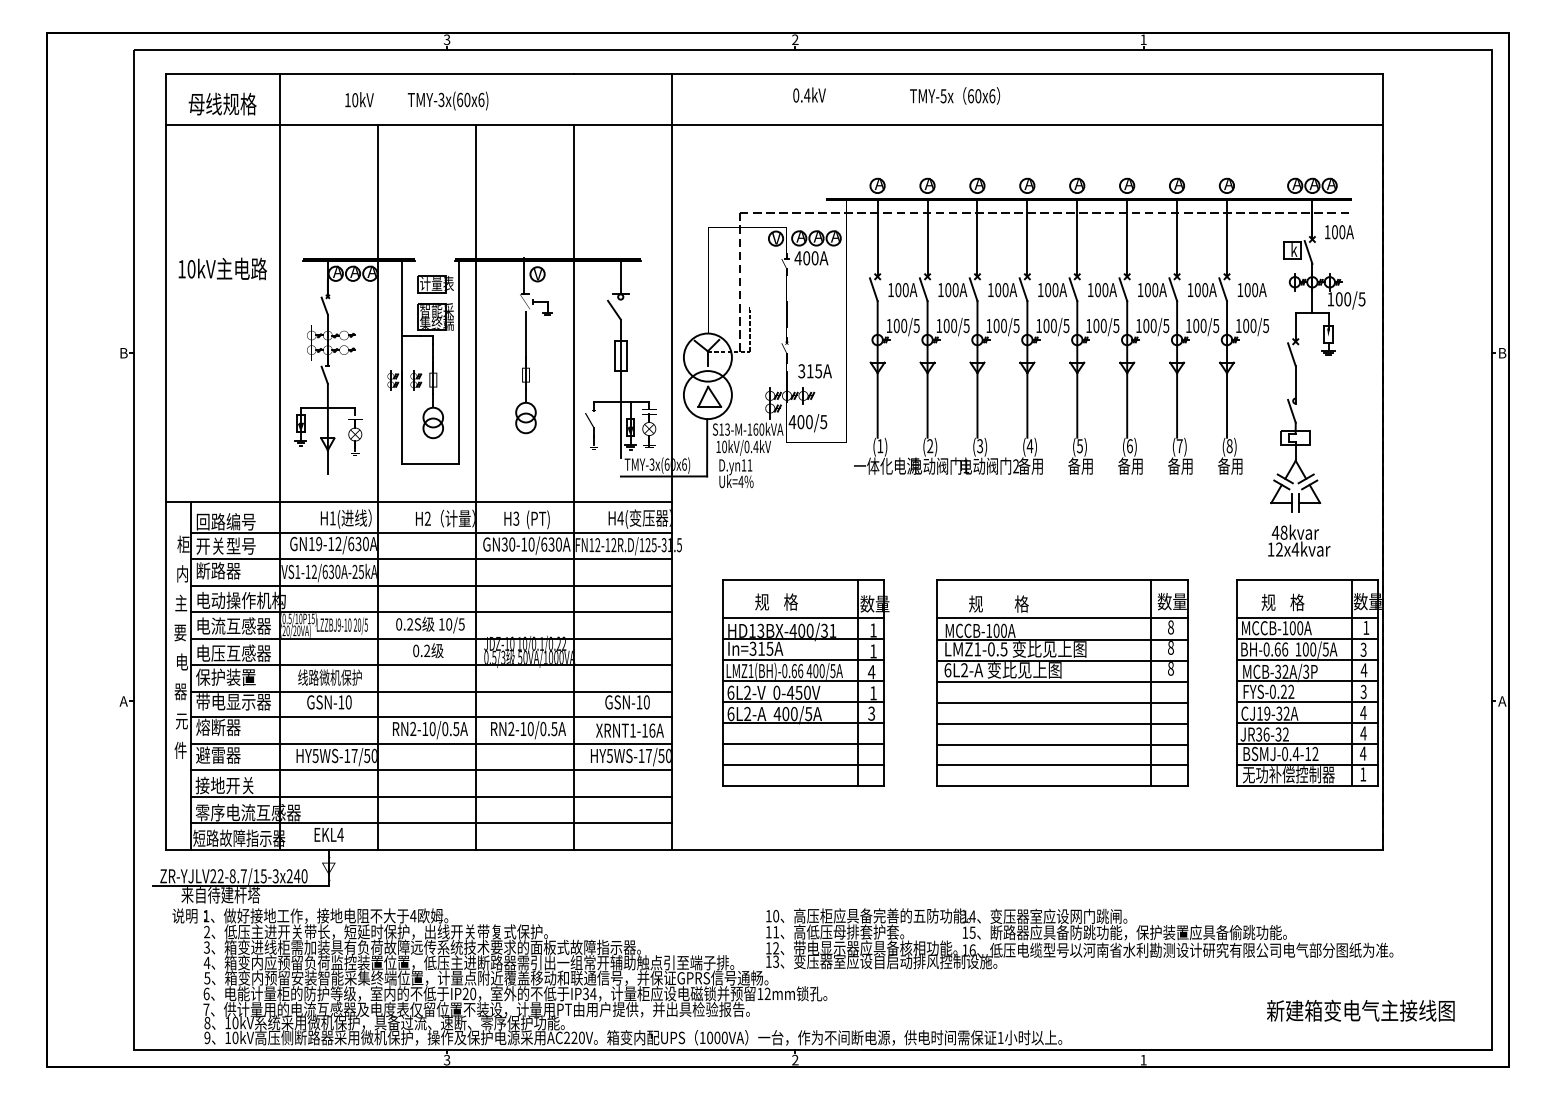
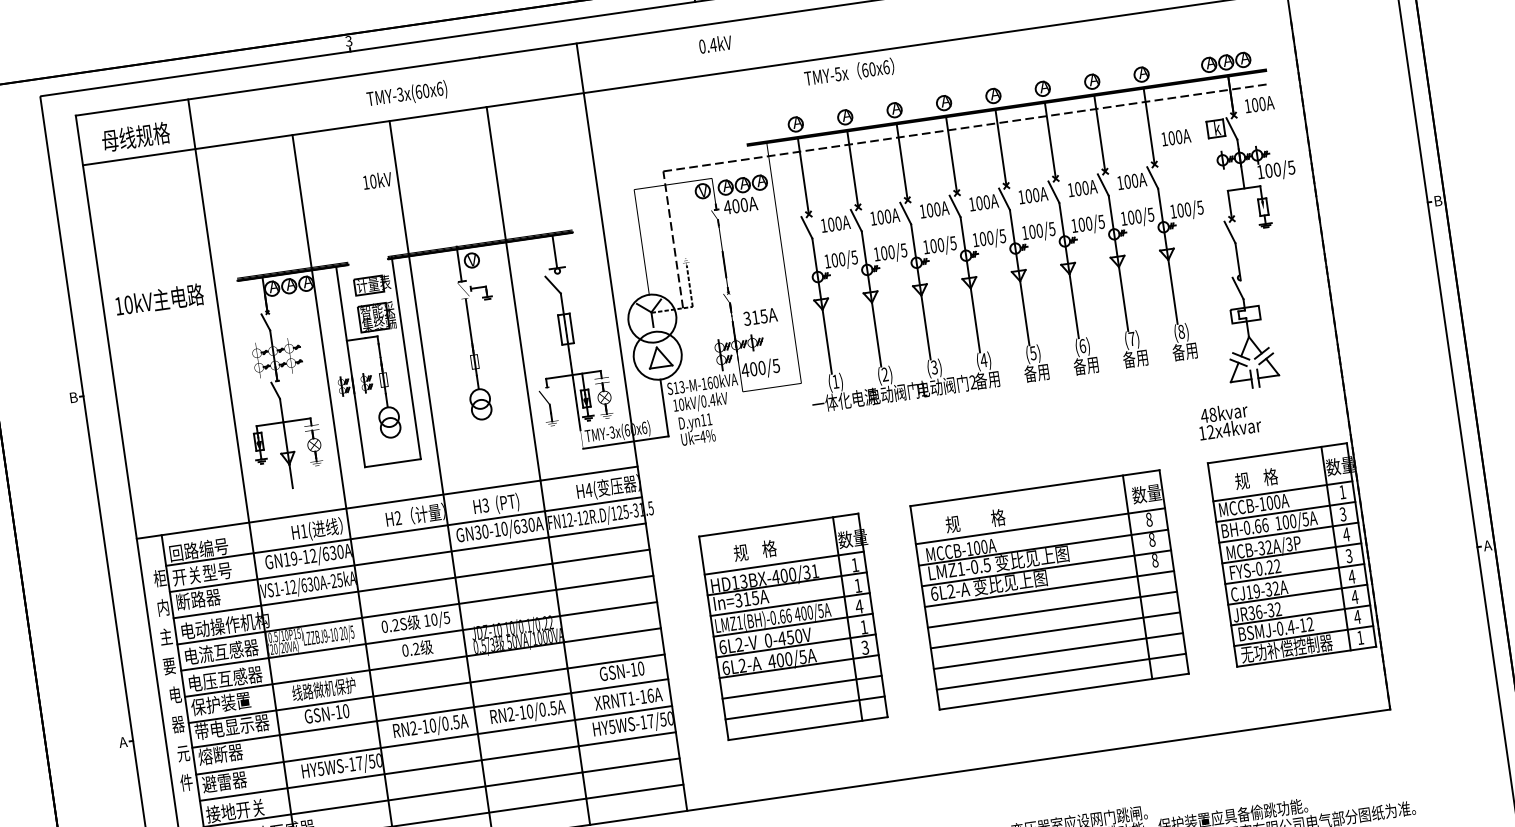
text: (954, 95) -> (848, 72), moved
text: (359, 99) -> (377, 180), moved
text: (447, 100) -> (406, 94), moved
text: (1251, 290) -> (1175, 138), moved
text: (1299, 540) -> (1229, 420), moved

